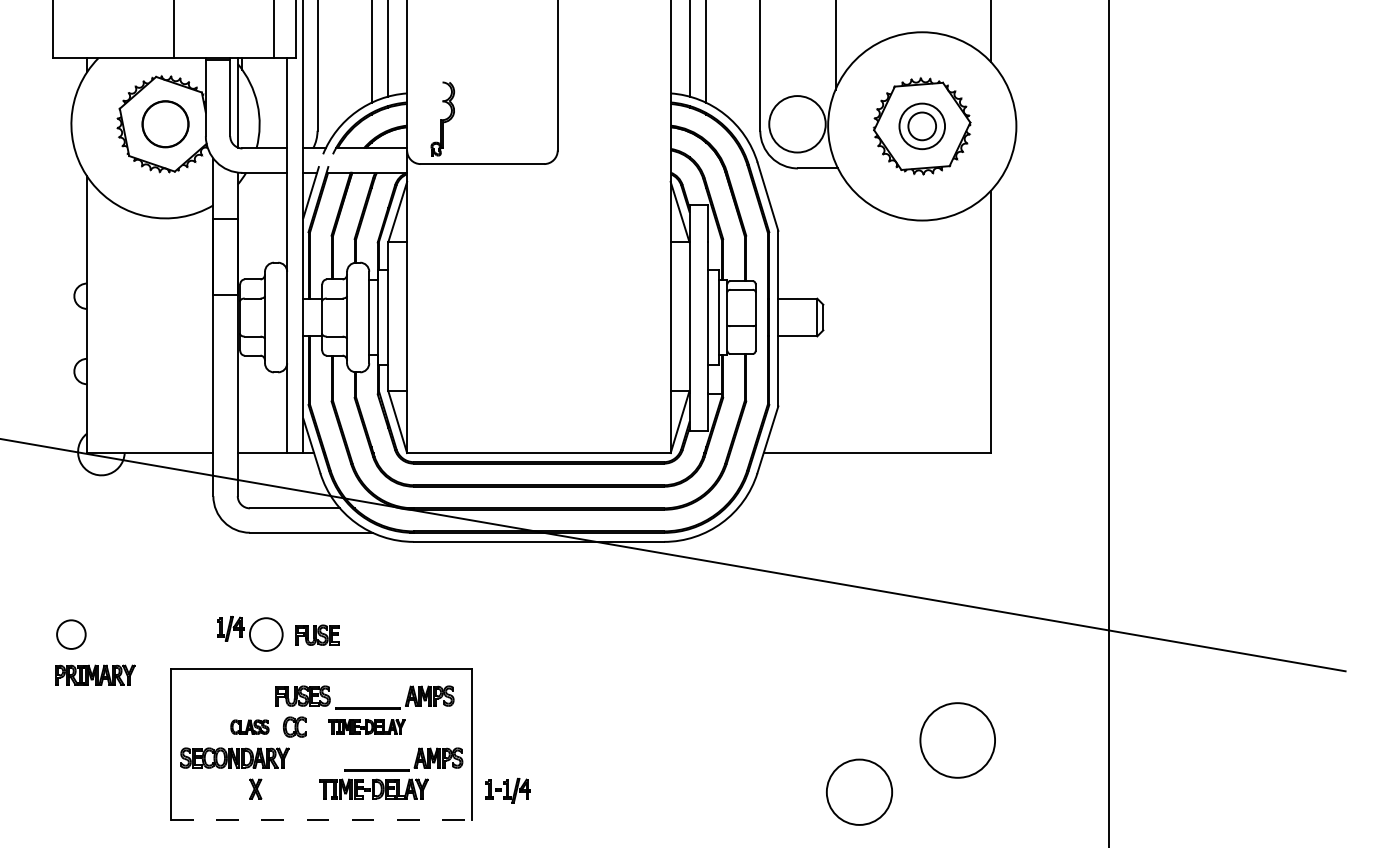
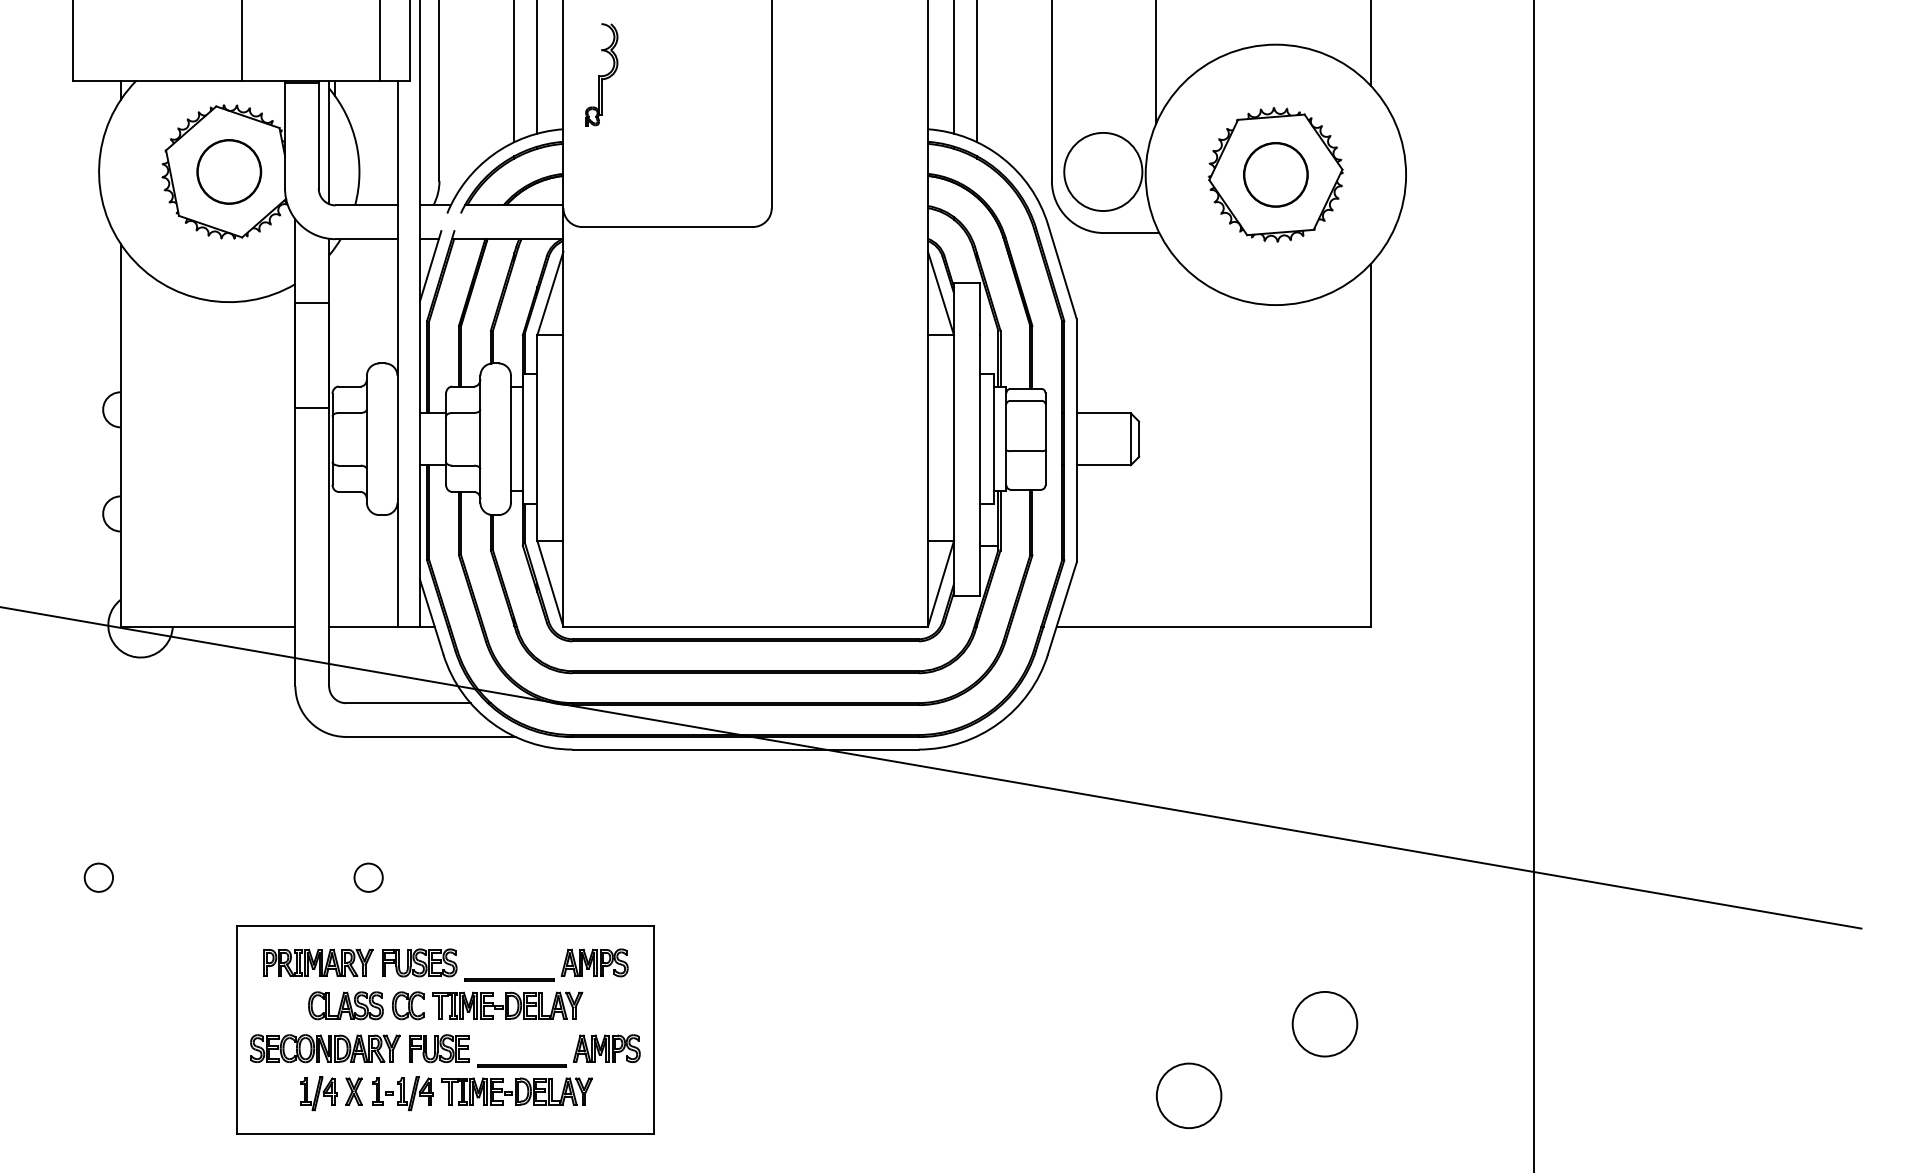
part: (442, 118) -> (601, 74), moved
circle: (921, 126) -> (1275, 174), size x1.67
part: (230, 628) -> (318, 1093), moved
circle: (70, 634) -> (98, 877), size x0.71
circle: (266, 634) -> (368, 877), size x0.62
part: (317, 635) -> (439, 1048), moved
part: (95, 674) -> (318, 962), moved
part: (249, 726) -> (345, 1005), size x1.43
part: (366, 726) -> (507, 1005), size x1.43
circle: (957, 739) -> (1324, 1023), size x0.62
part: (507, 790) -> (402, 1093), moved
circle: (859, 792) -> (1188, 1095), size x0.71
line: (321, 819) -> (445, 1133), dashed -> solid

